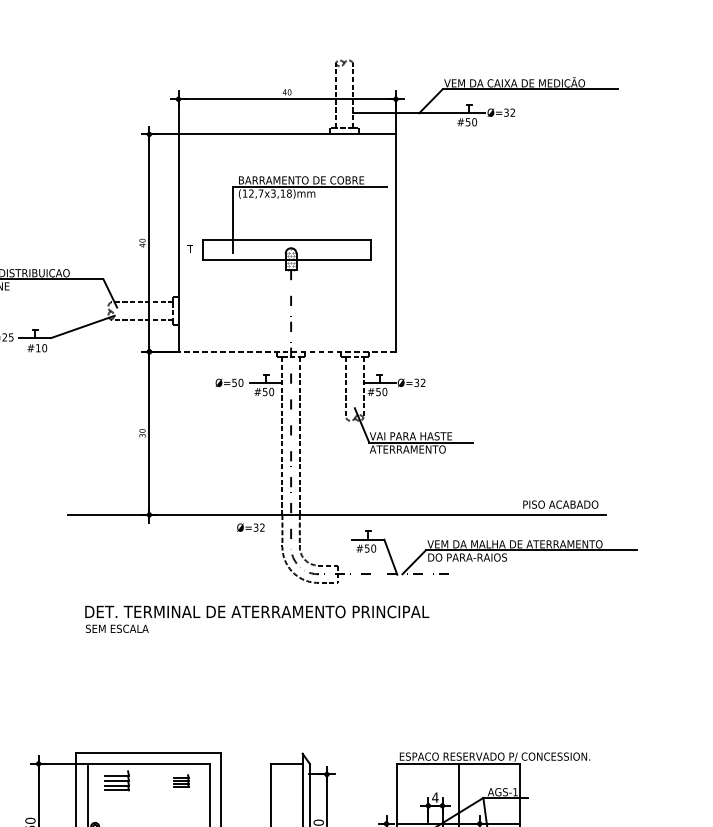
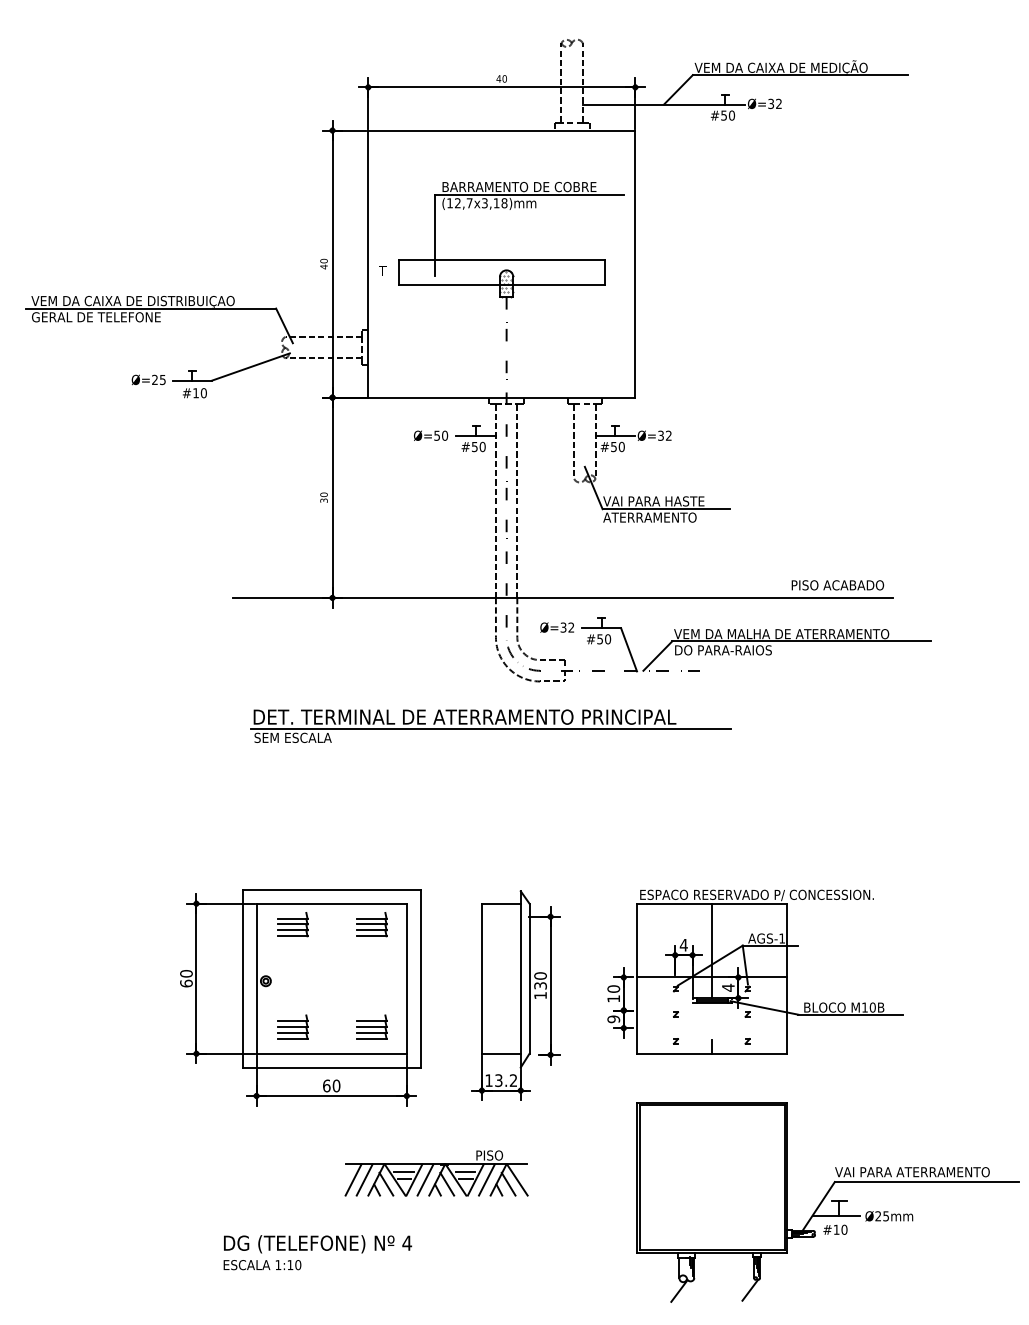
line: (286, 351) -> (501, 397), dashed -> solid
text: (250, 527) -> (556, 627), moved
line: (278, 621) -> (491, 728), added
part: (181, 780) -> (371, 924), size x1.67

